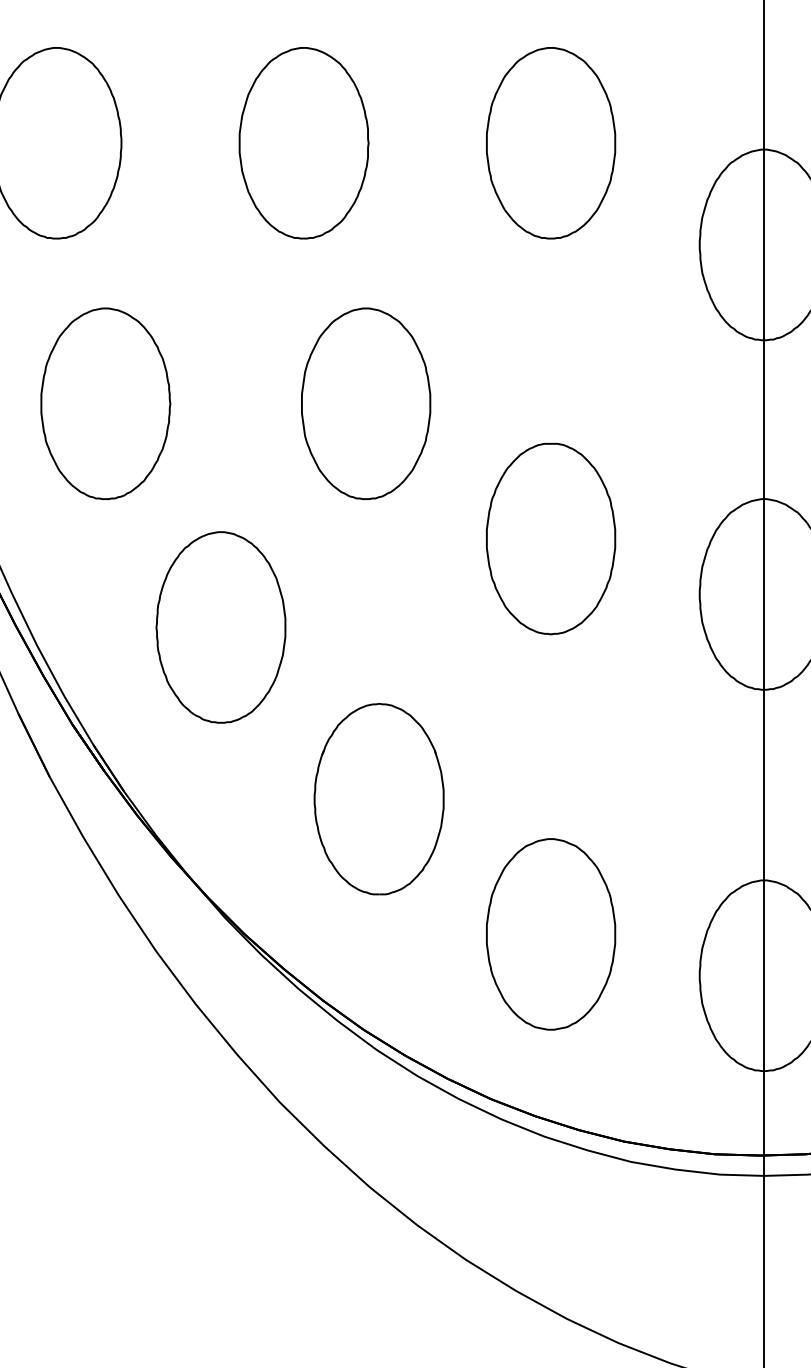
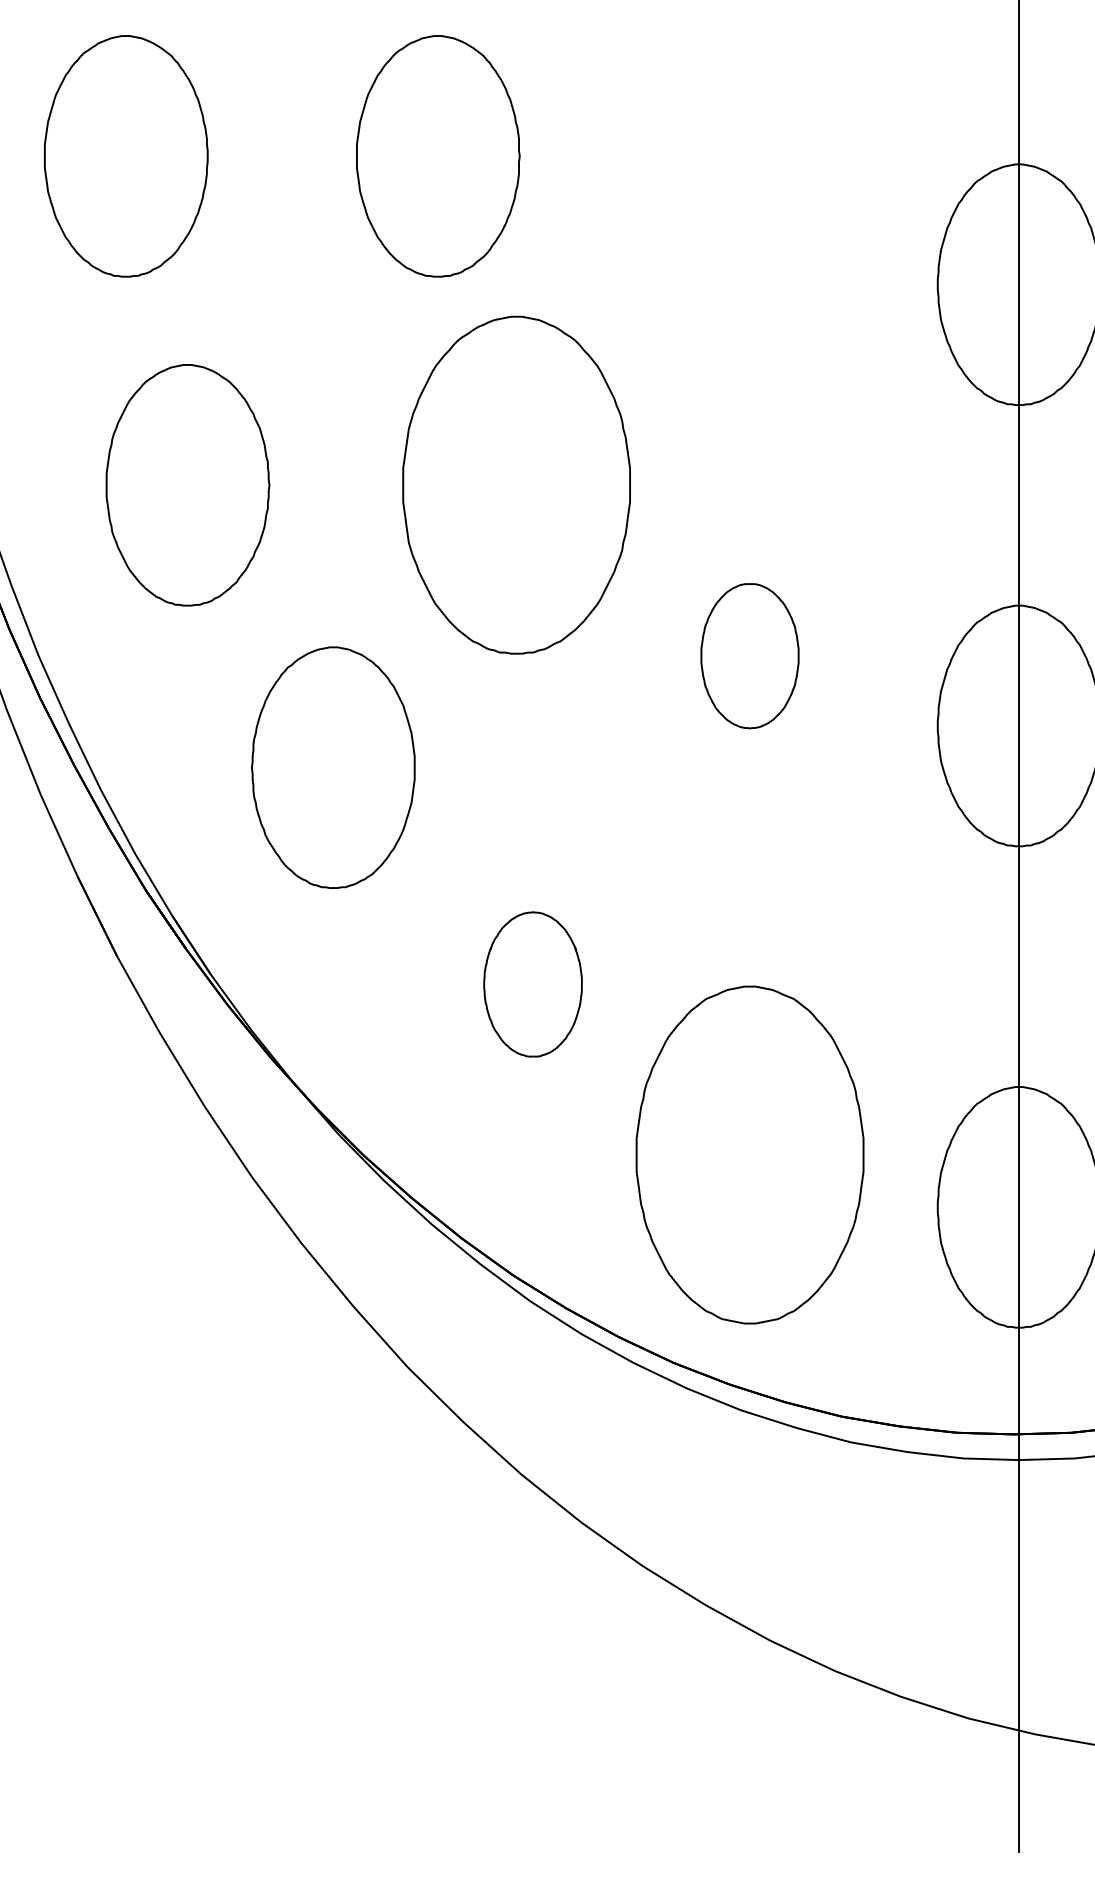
part: (550, 143) -> (749, 156), removed
part: (366, 403) -> (516, 485), size x1.4
part: (550, 539) -> (749, 656), size x0.6
part: (378, 799) -> (532, 984), size x0.6
part: (550, 934) -> (749, 1155), size x1.4

